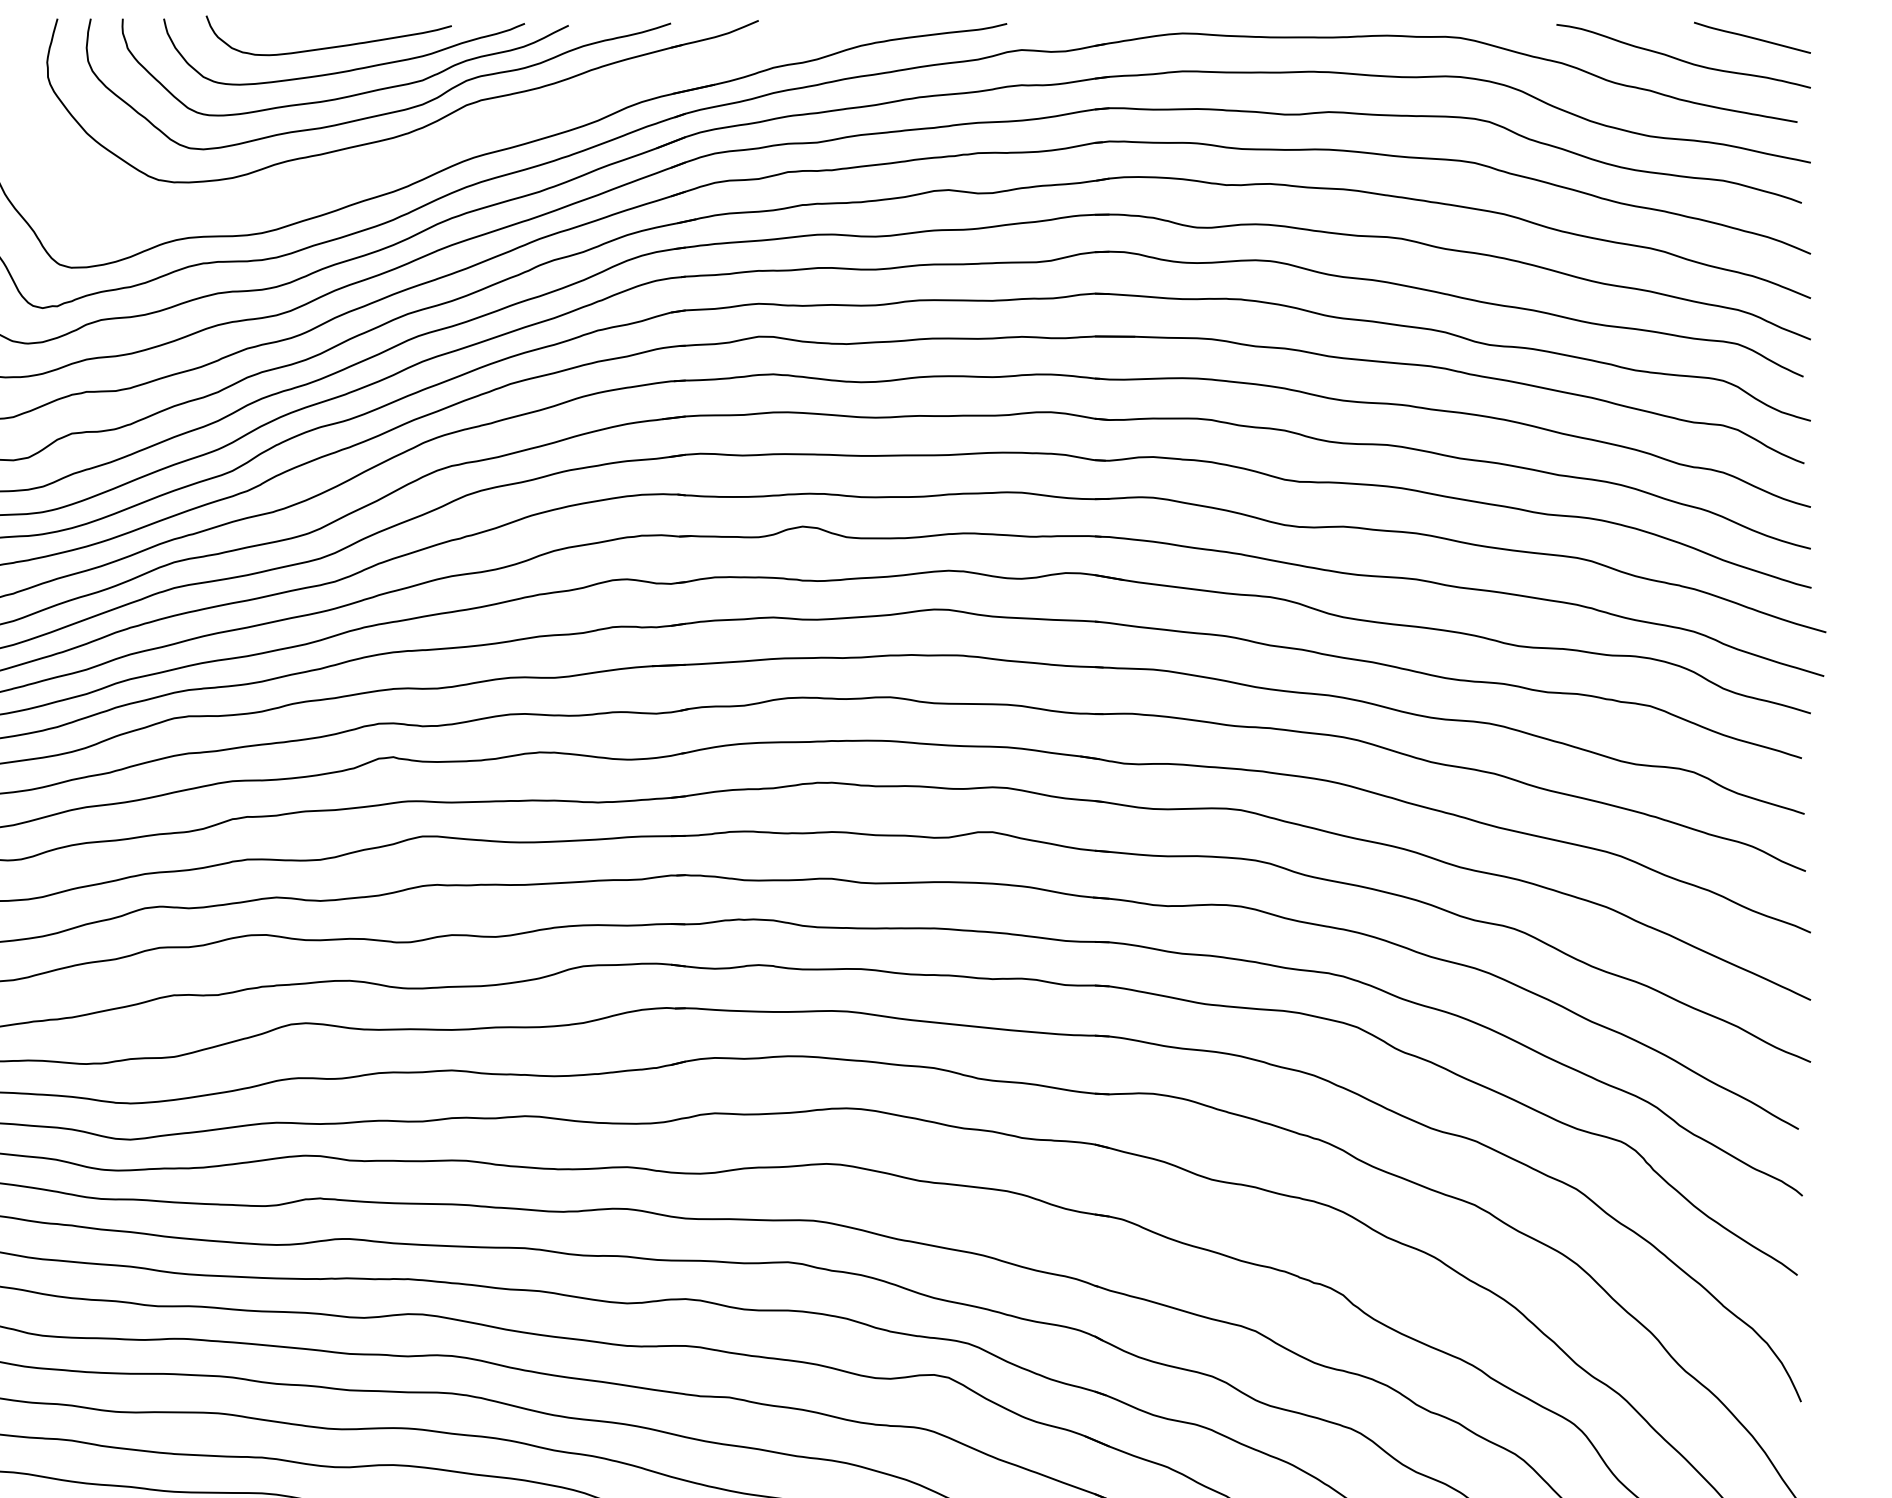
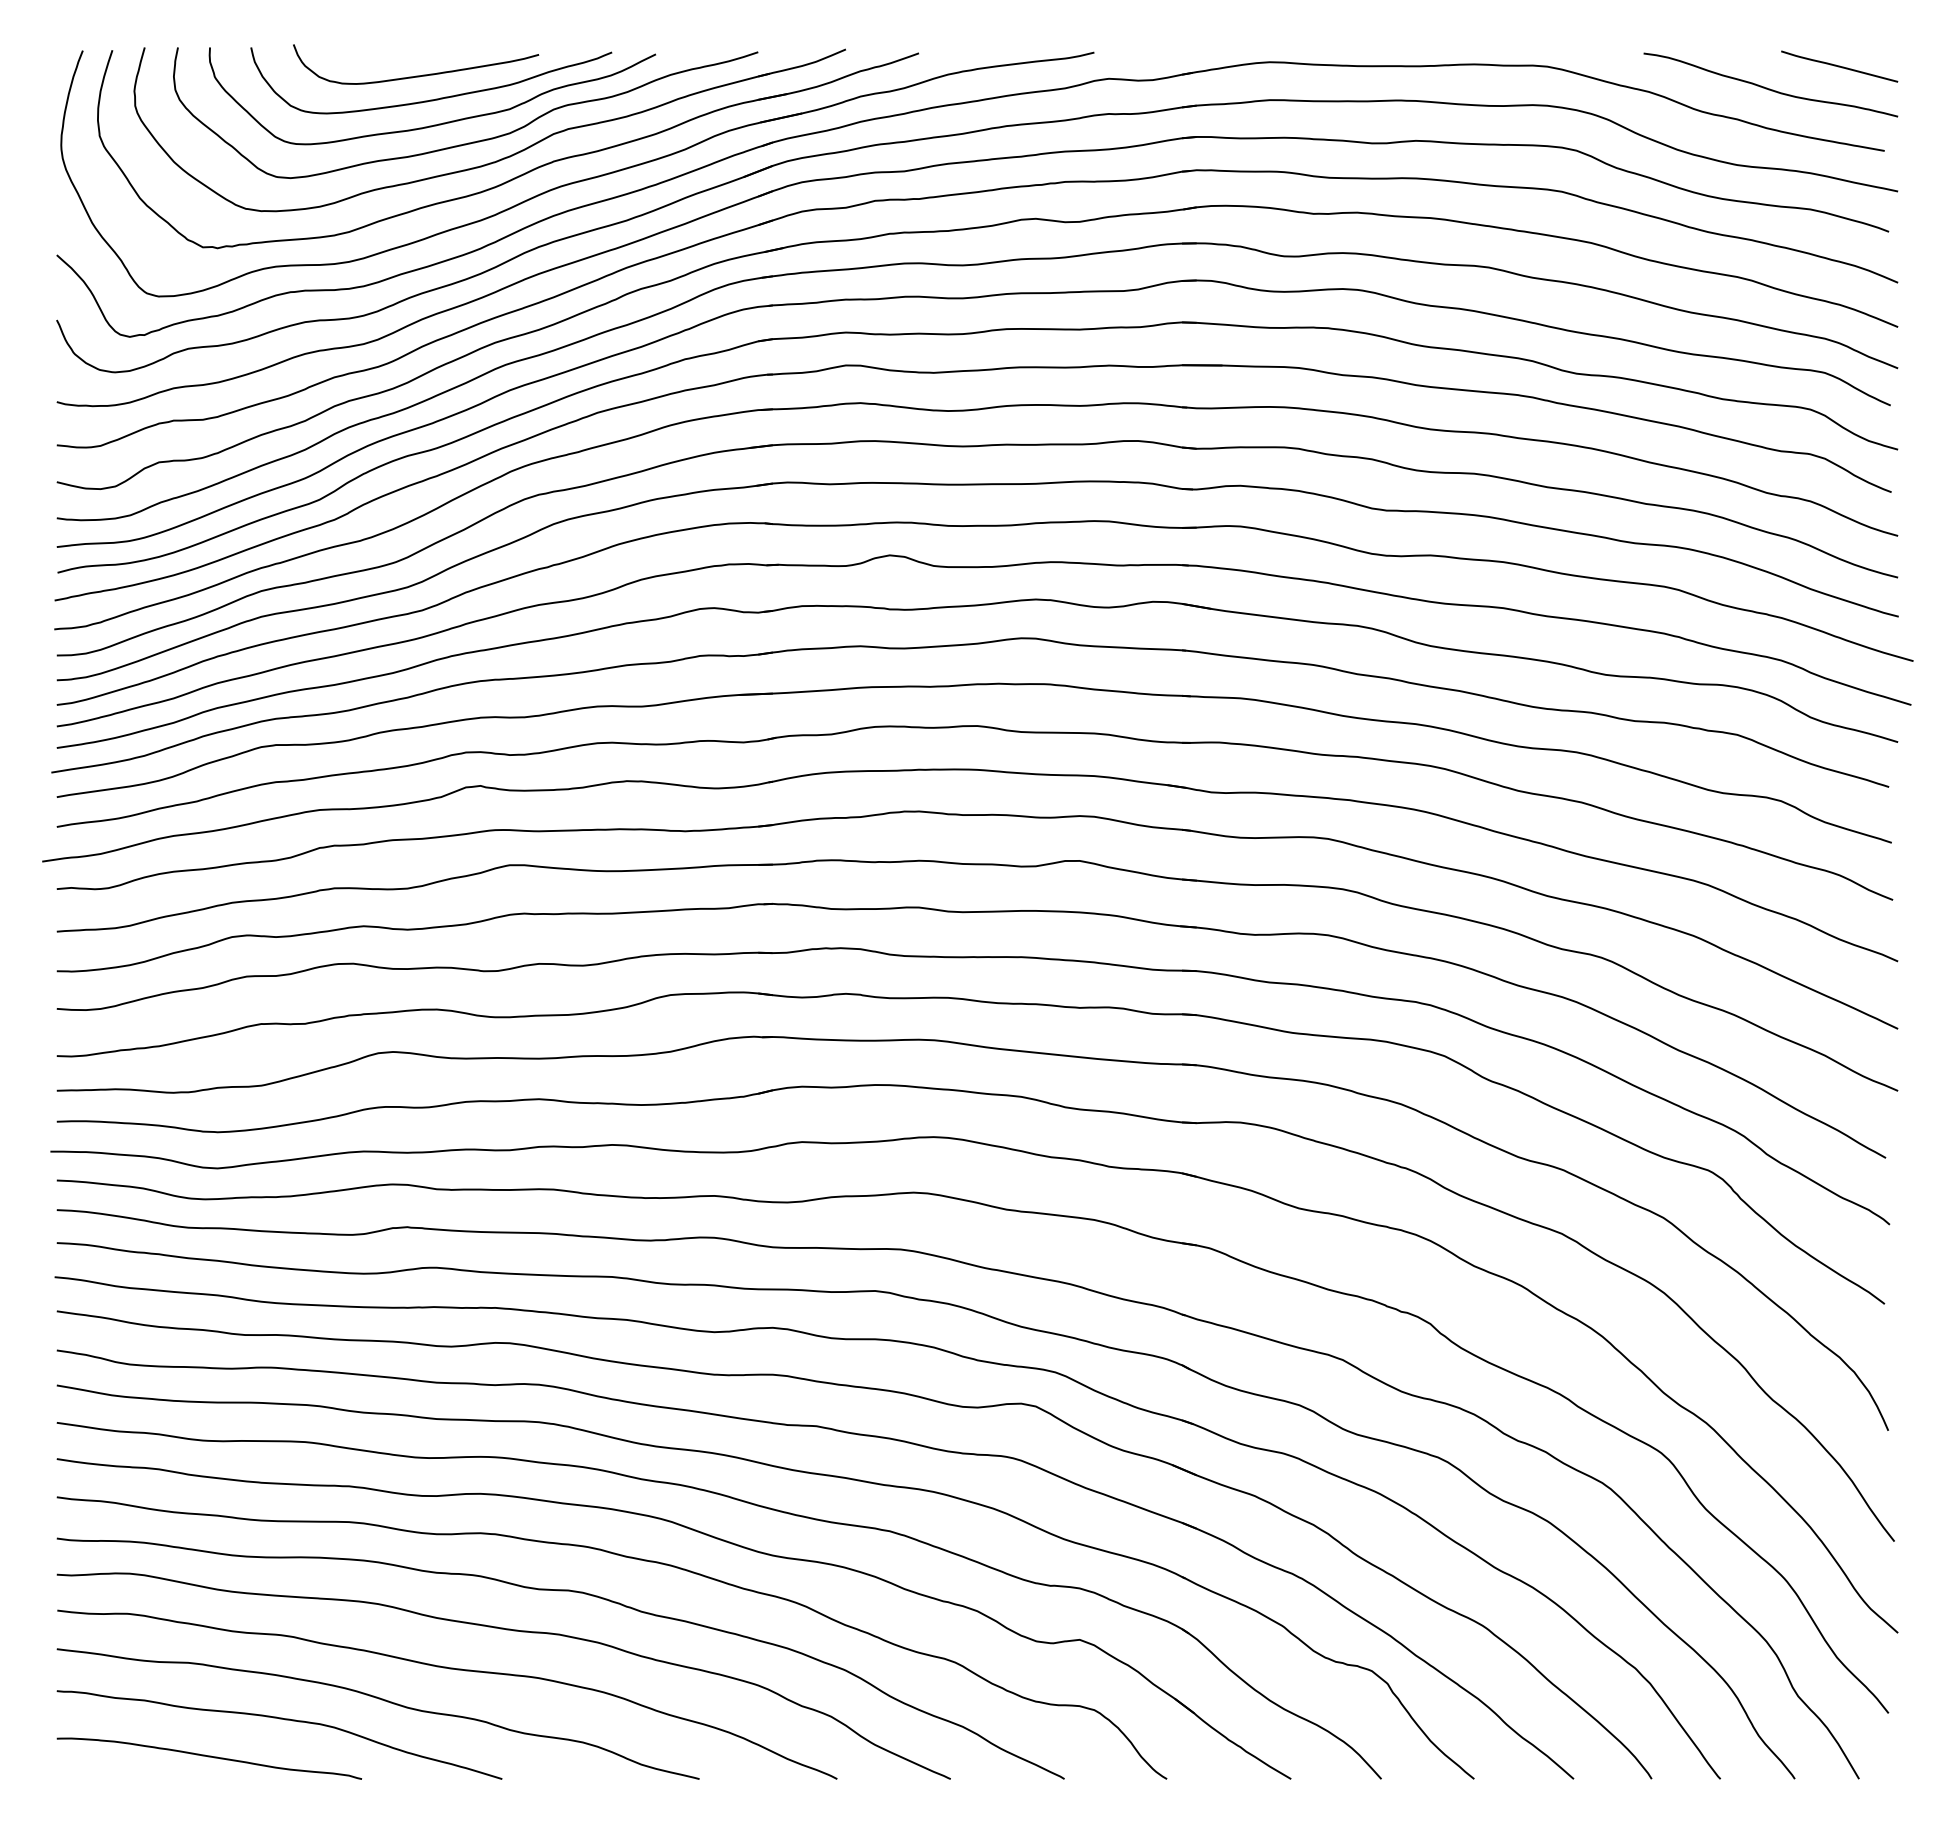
part: (433, 145) -> (520, 174), added

